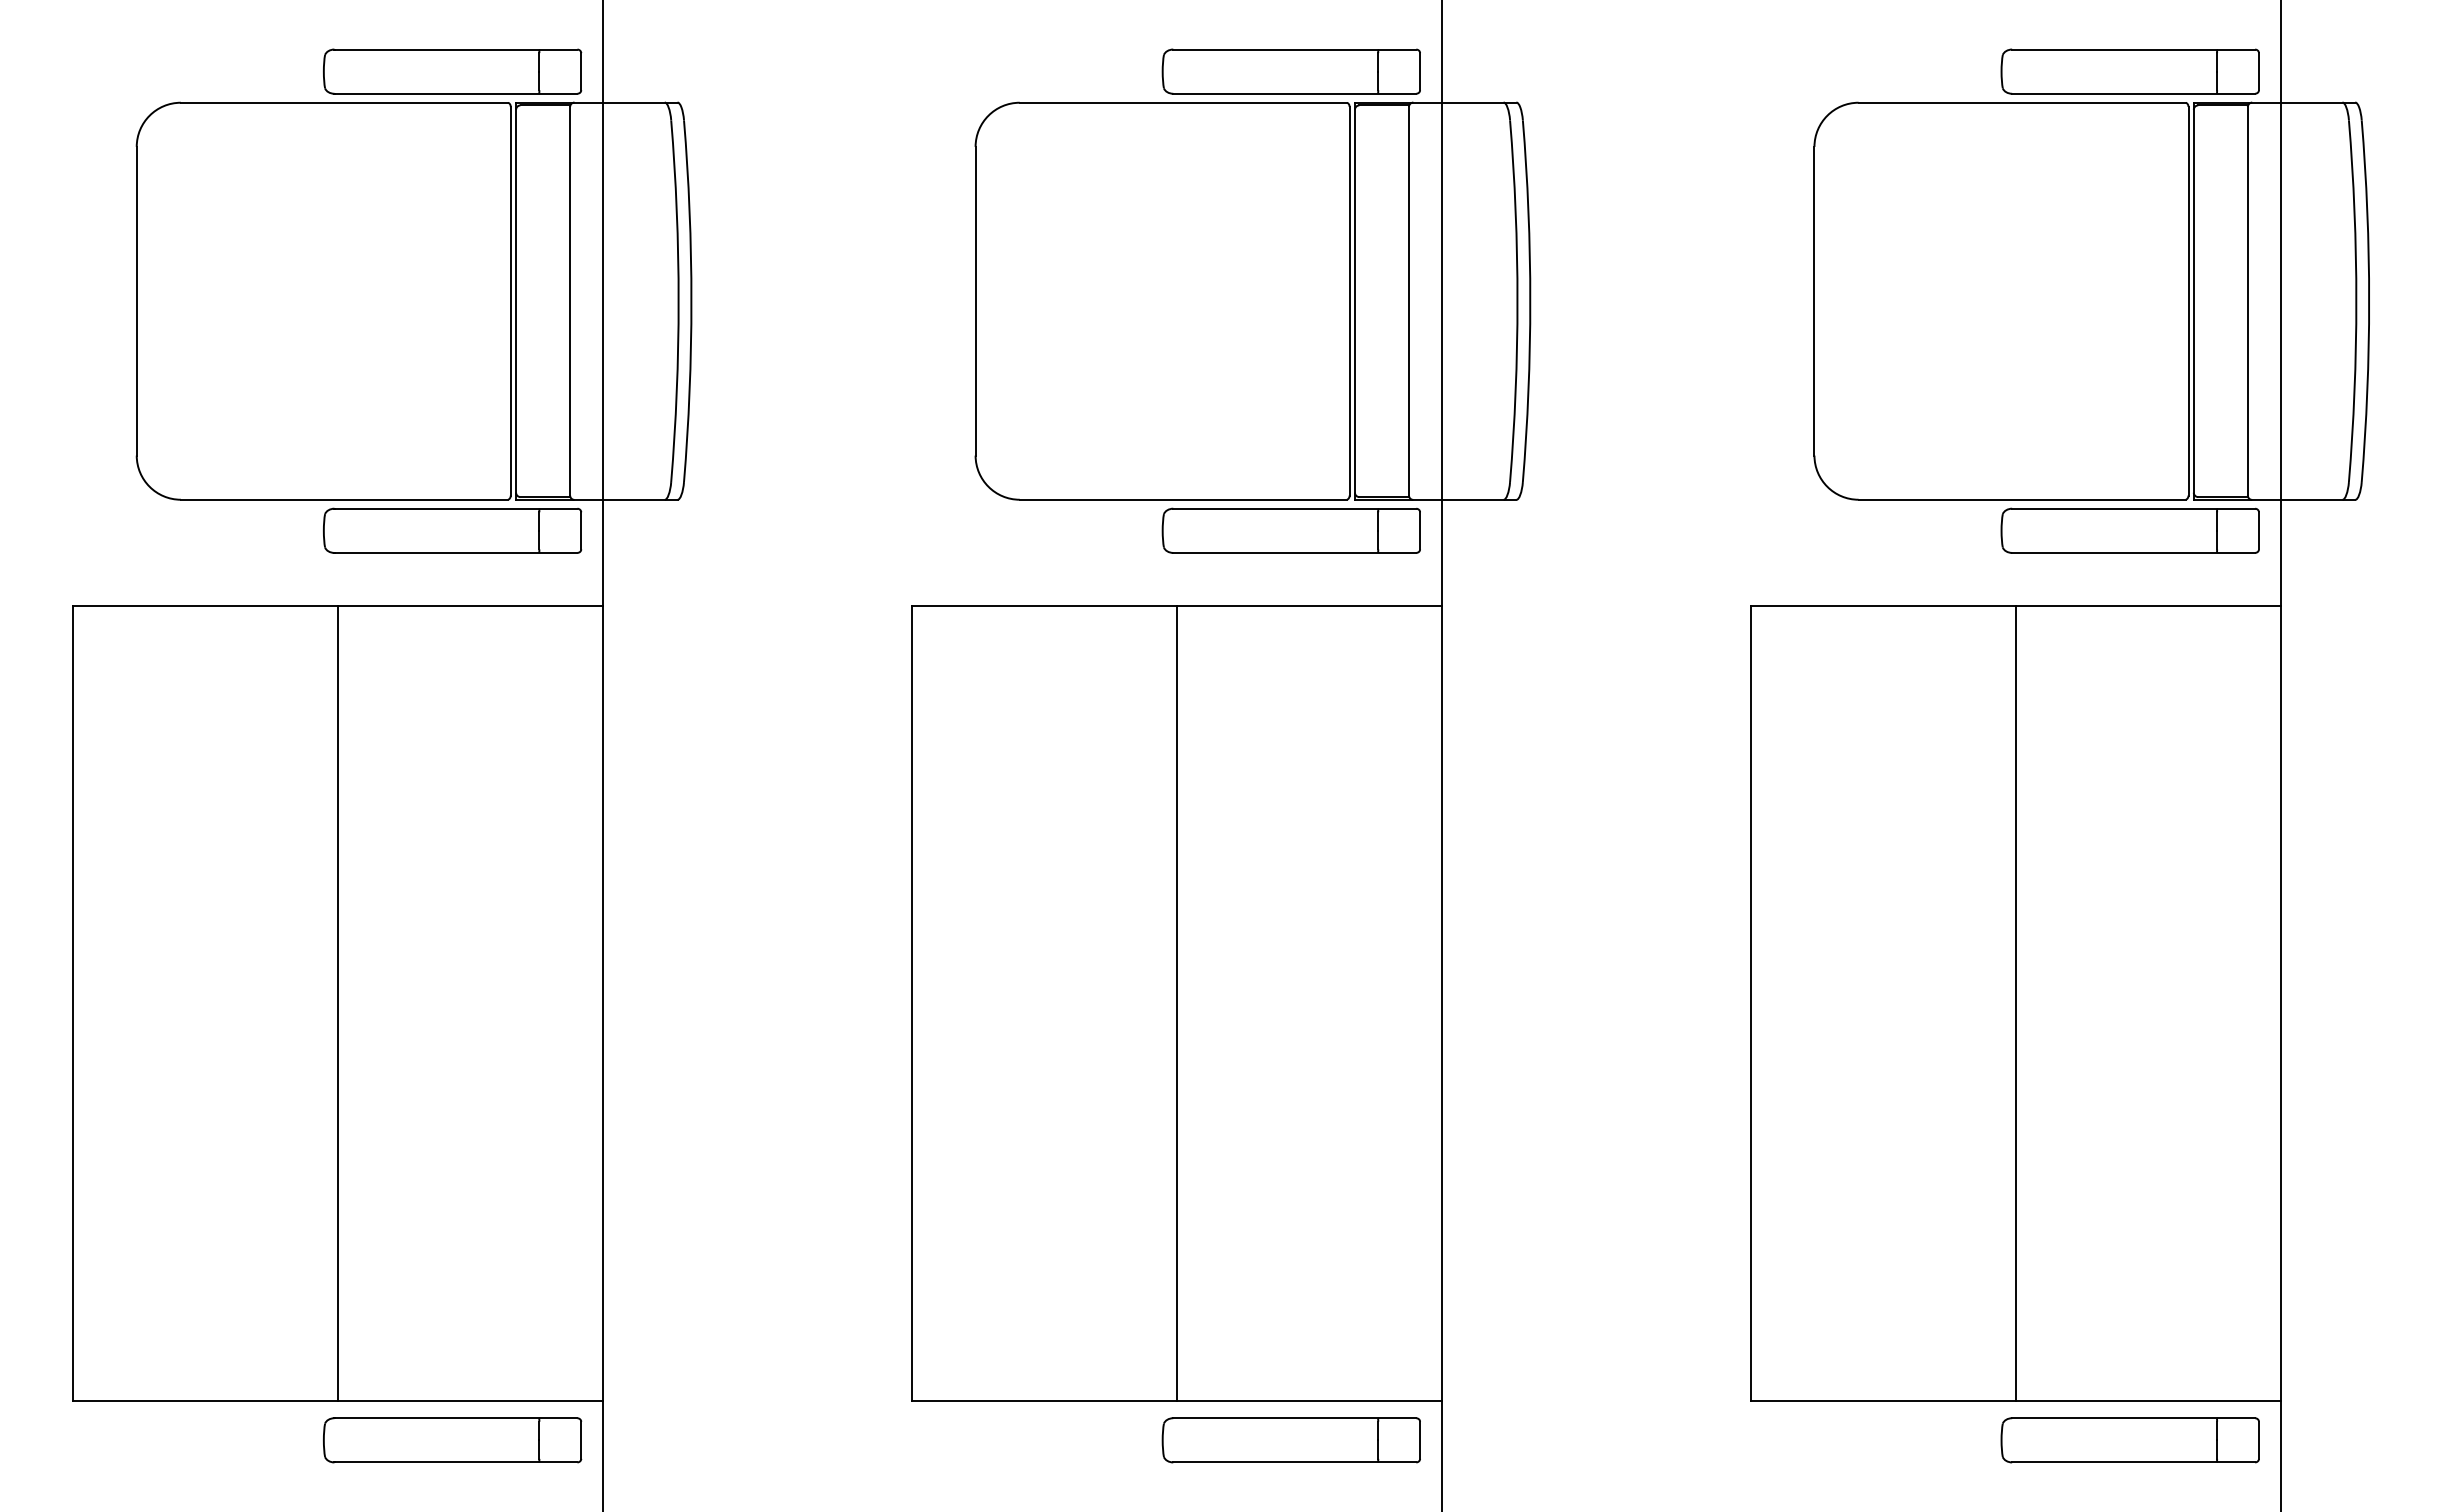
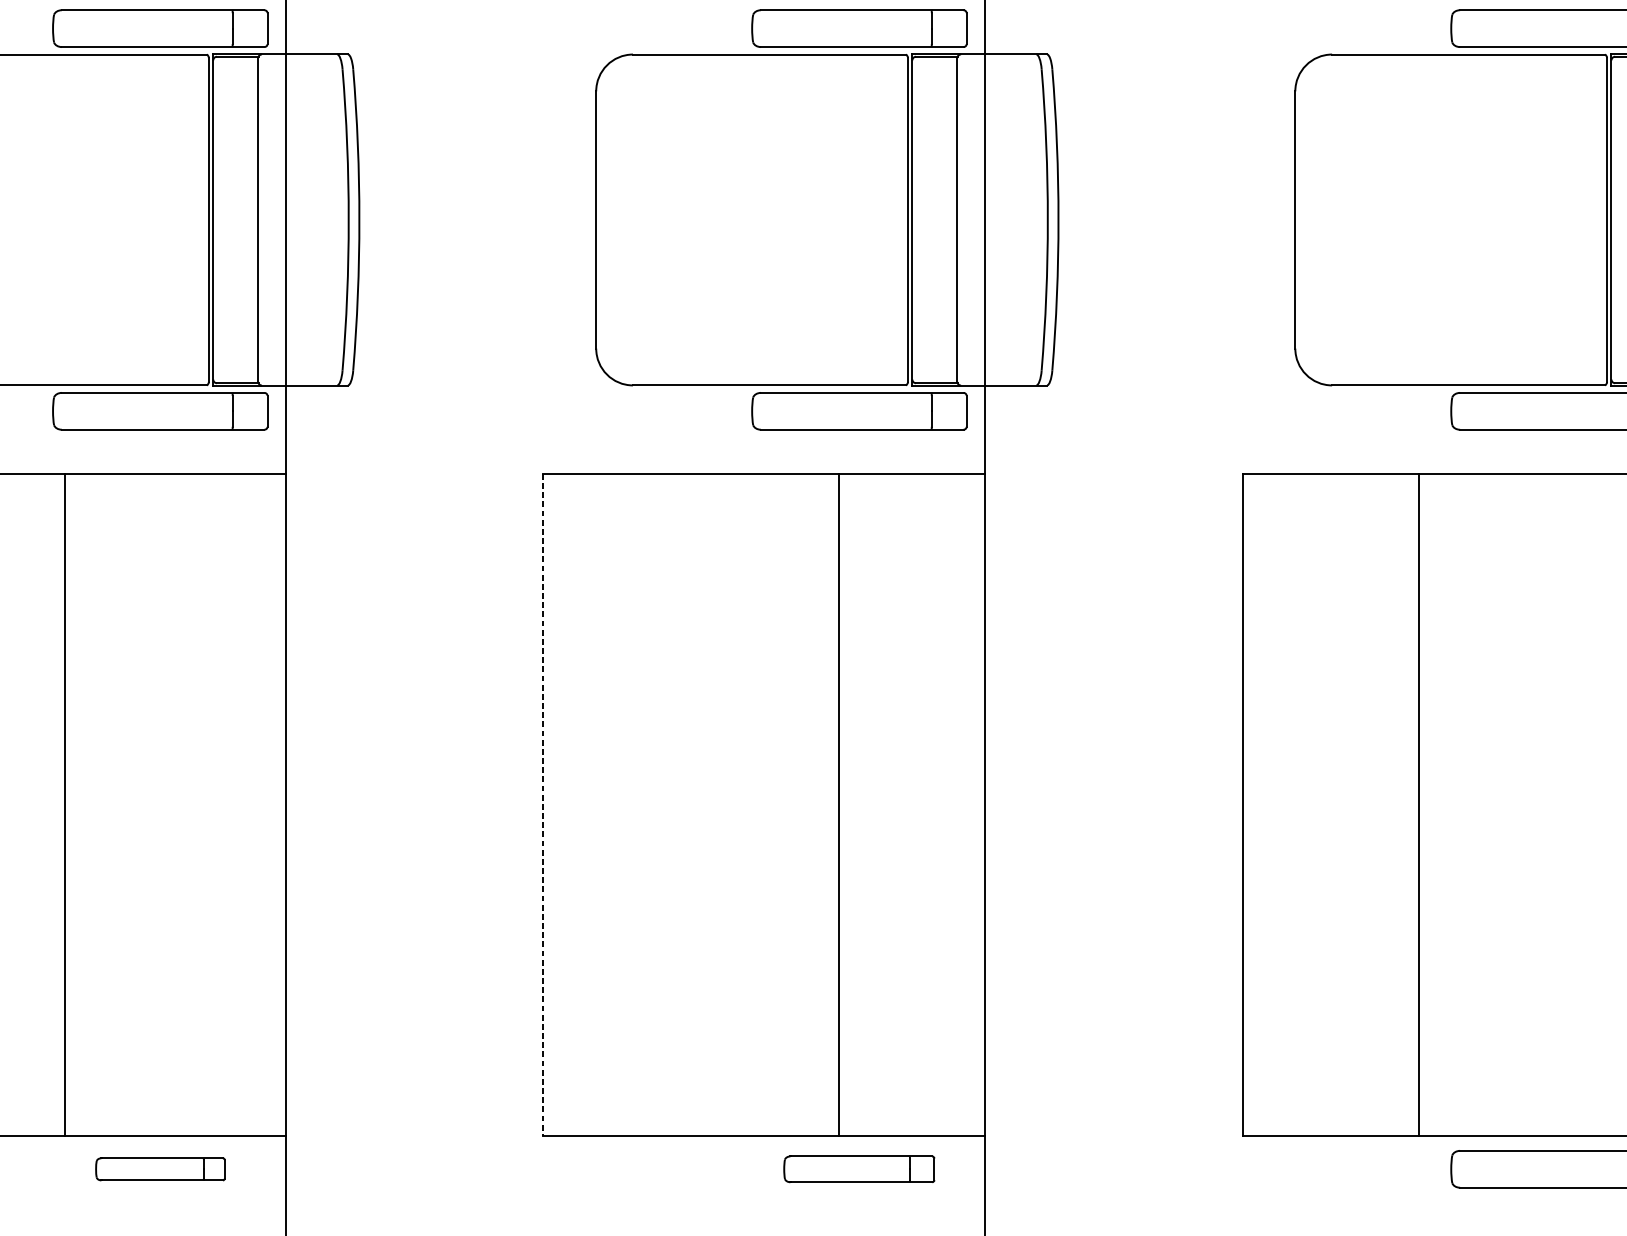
line: (1177, 1002) -> (839, 804), moved
line: (2015, 1002) -> (1418, 804), moved
line: (912, 1003) -> (543, 805), solid -> dashed
part: (452, 1440) -> (160, 1169), size x0.6
part: (1290, 1440) -> (858, 1169), size x0.7

